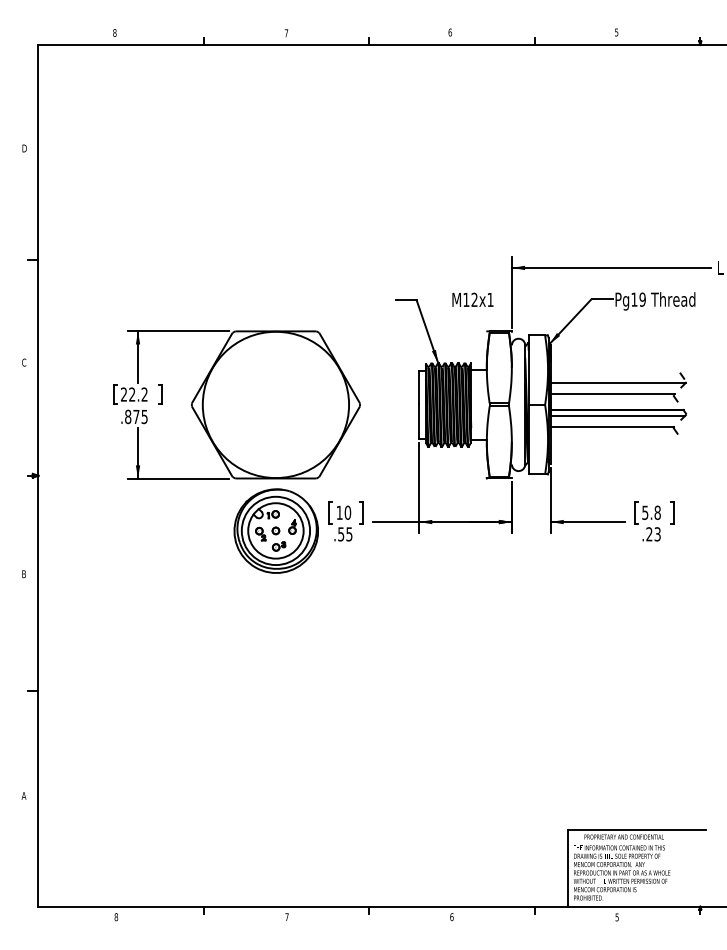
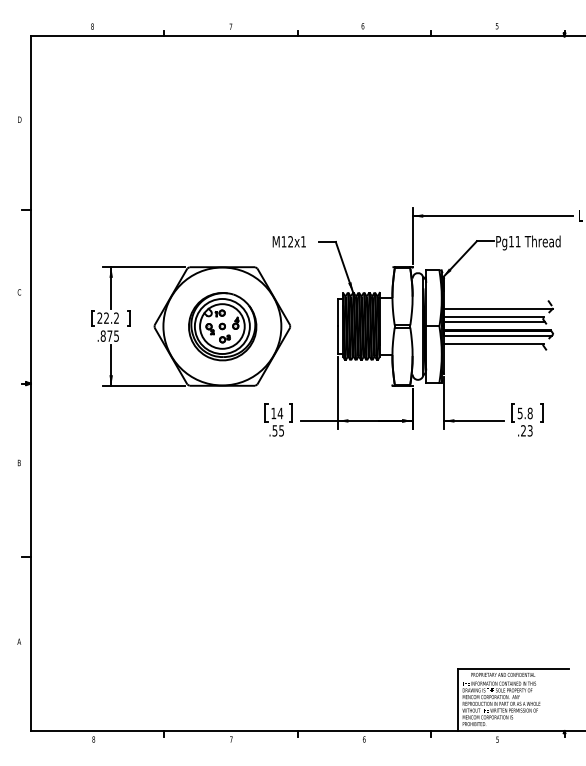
text: (472, 299) -> (288, 241), moved
text: (642, 299) -> (517, 241), Pg19 -> Pg11
line: (613, 399) -> (494, 322), added
text: (347, 512) -> (280, 413), 10 -> 14
part: (275, 530) -> (222, 326), moved

